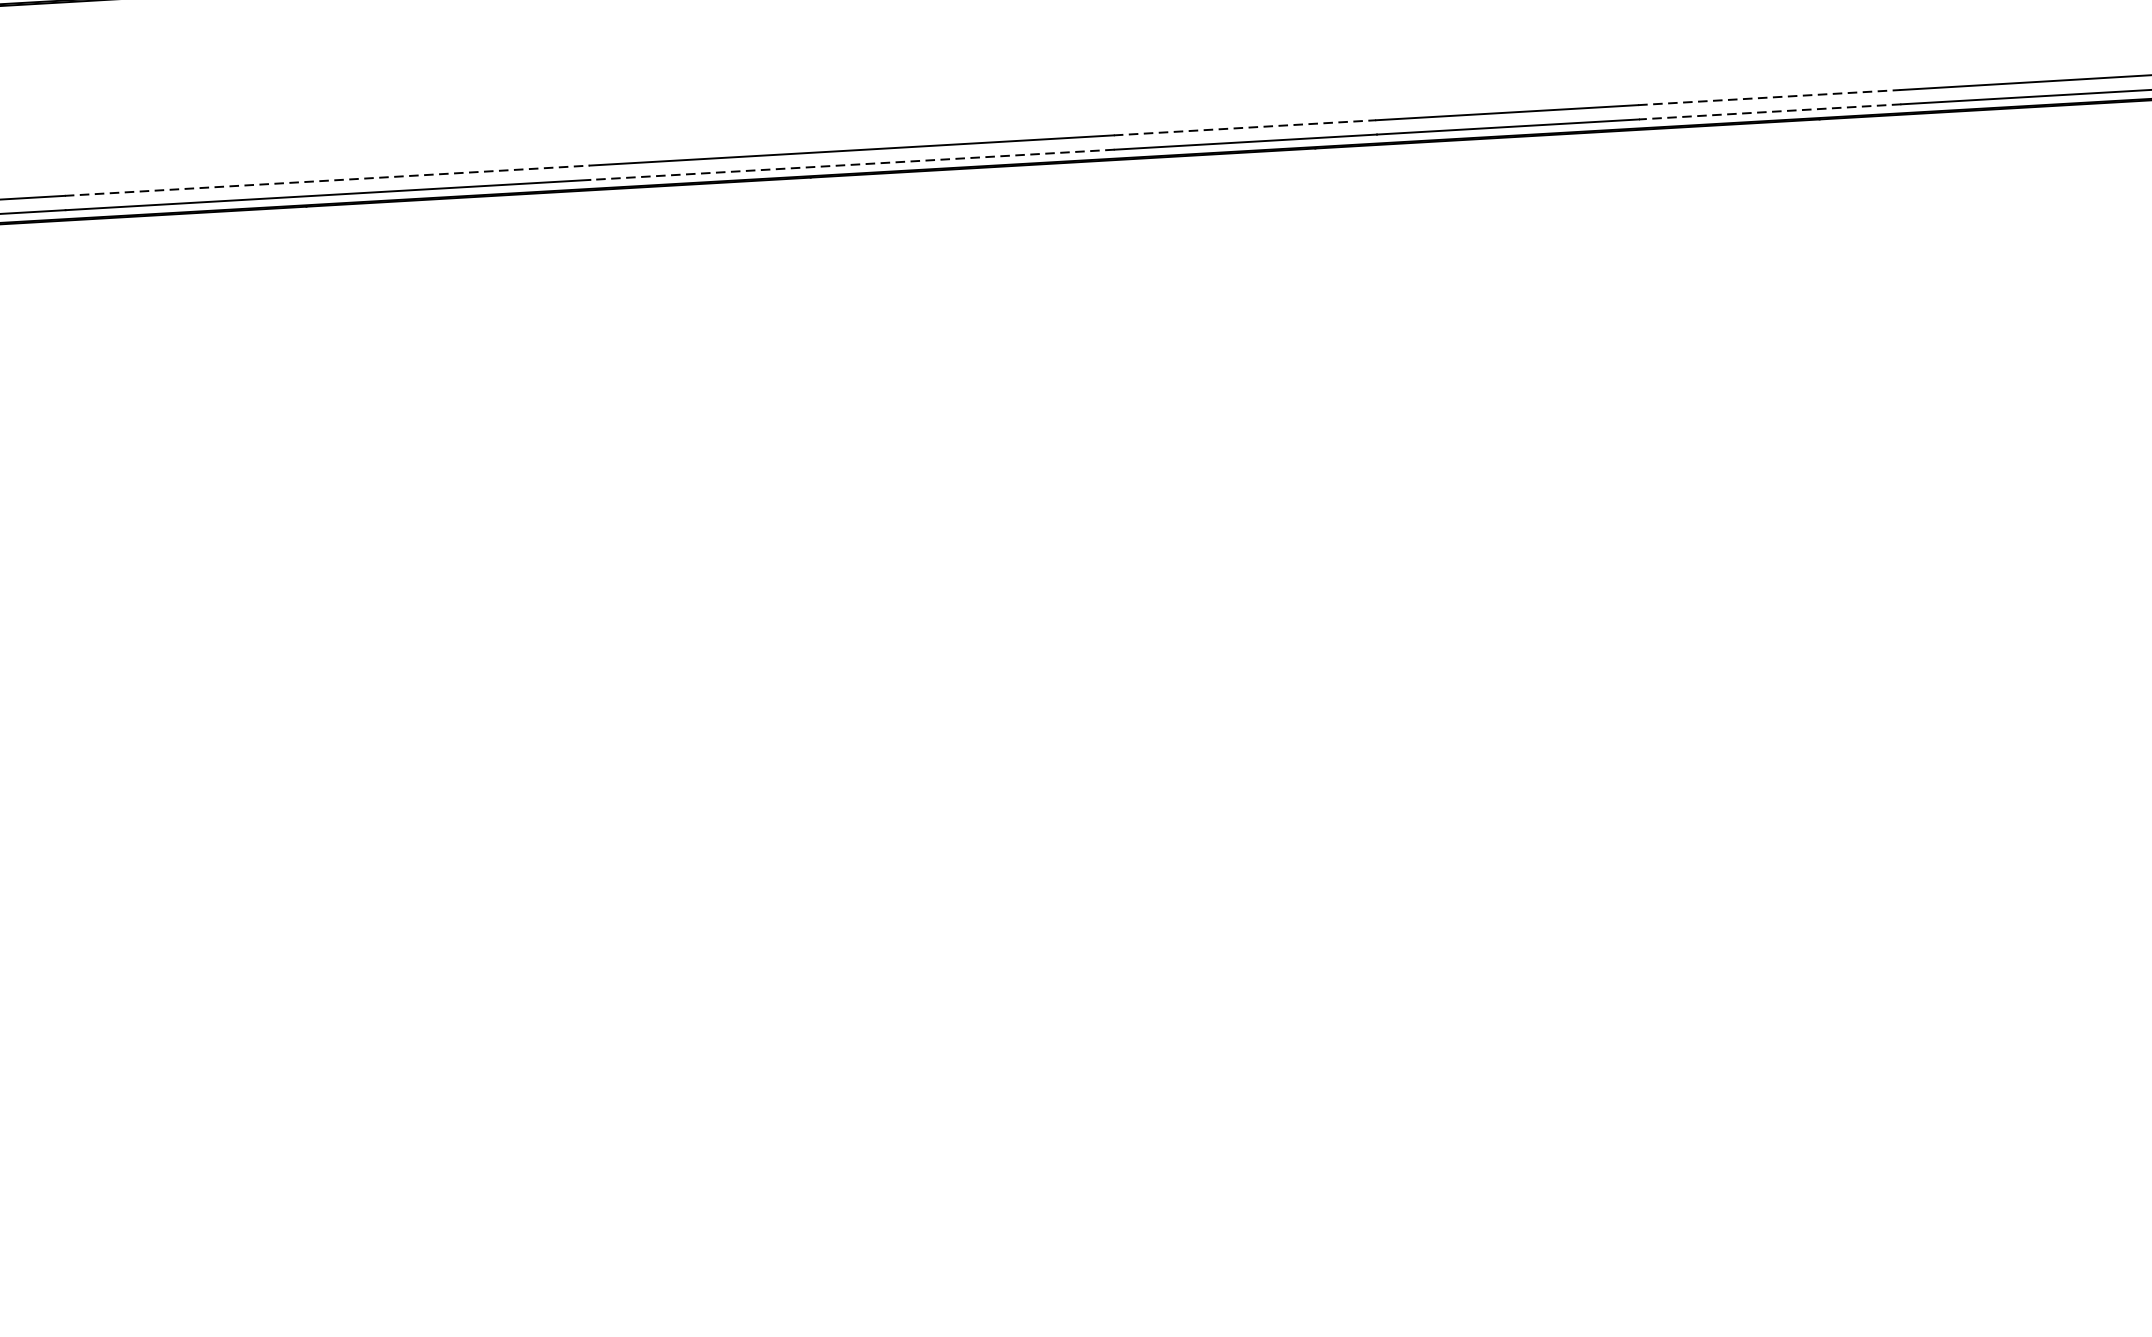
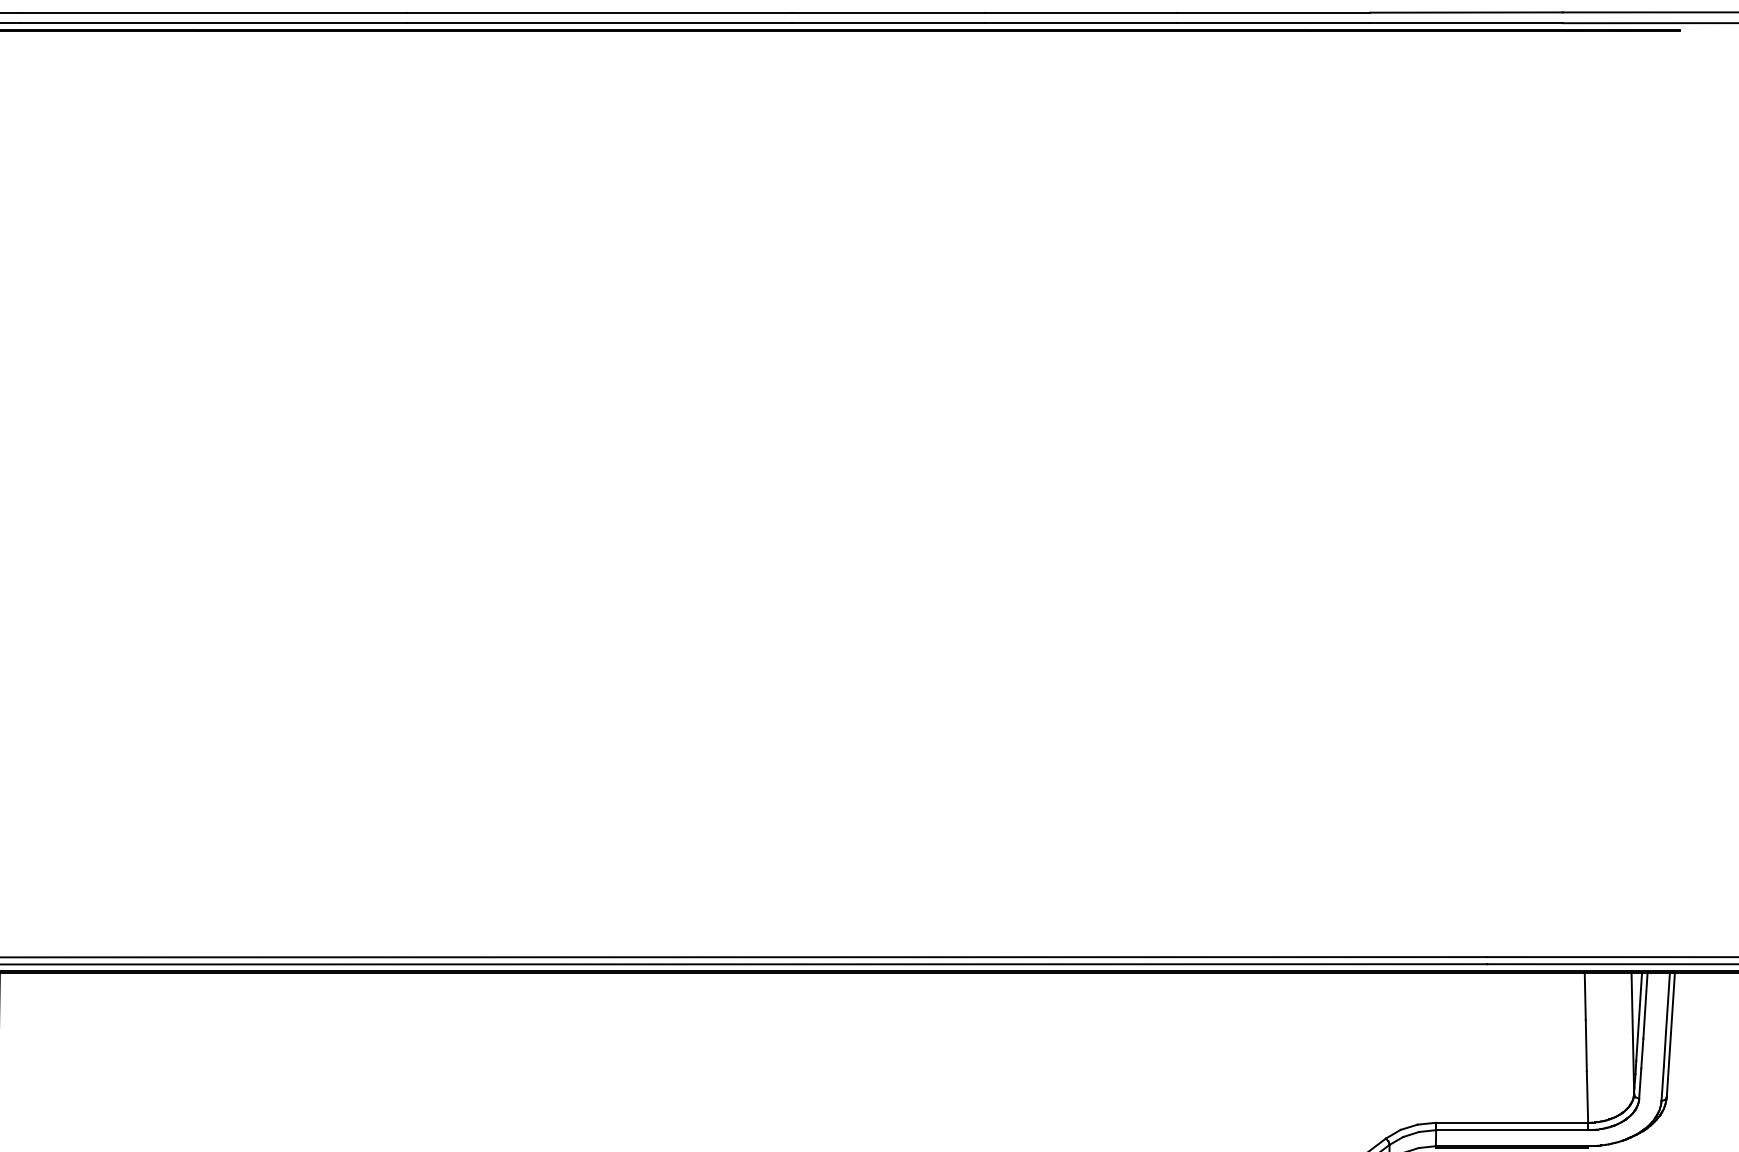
line: (1770, 97) -> (1274, 12), dashed -> solid
line: (1769, 112) -> (1273, 23), dashed -> solid
line: (1245, 127) -> (888, 12), dashed -> solid
line: (852, 165) -> (599, 23), dashed -> solid
line: (326, 180) -> (213, 12), dashed -> solid

